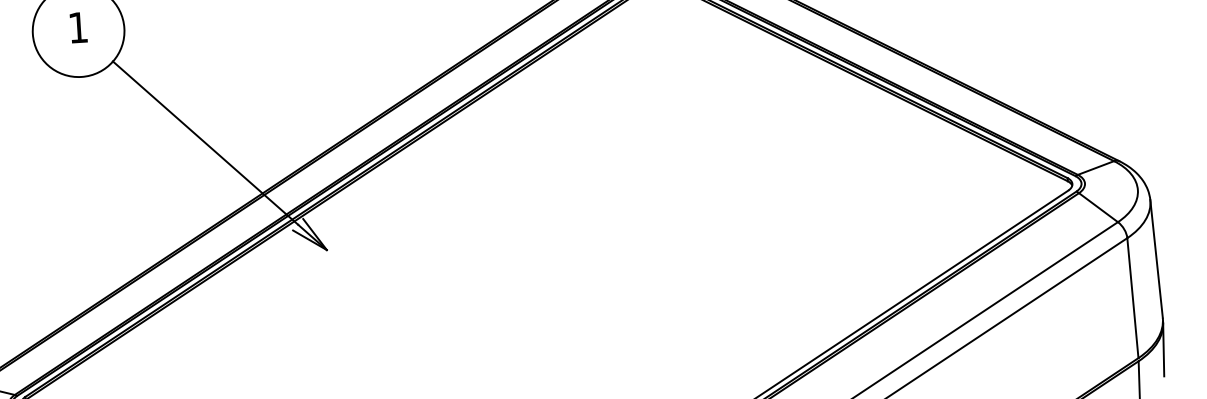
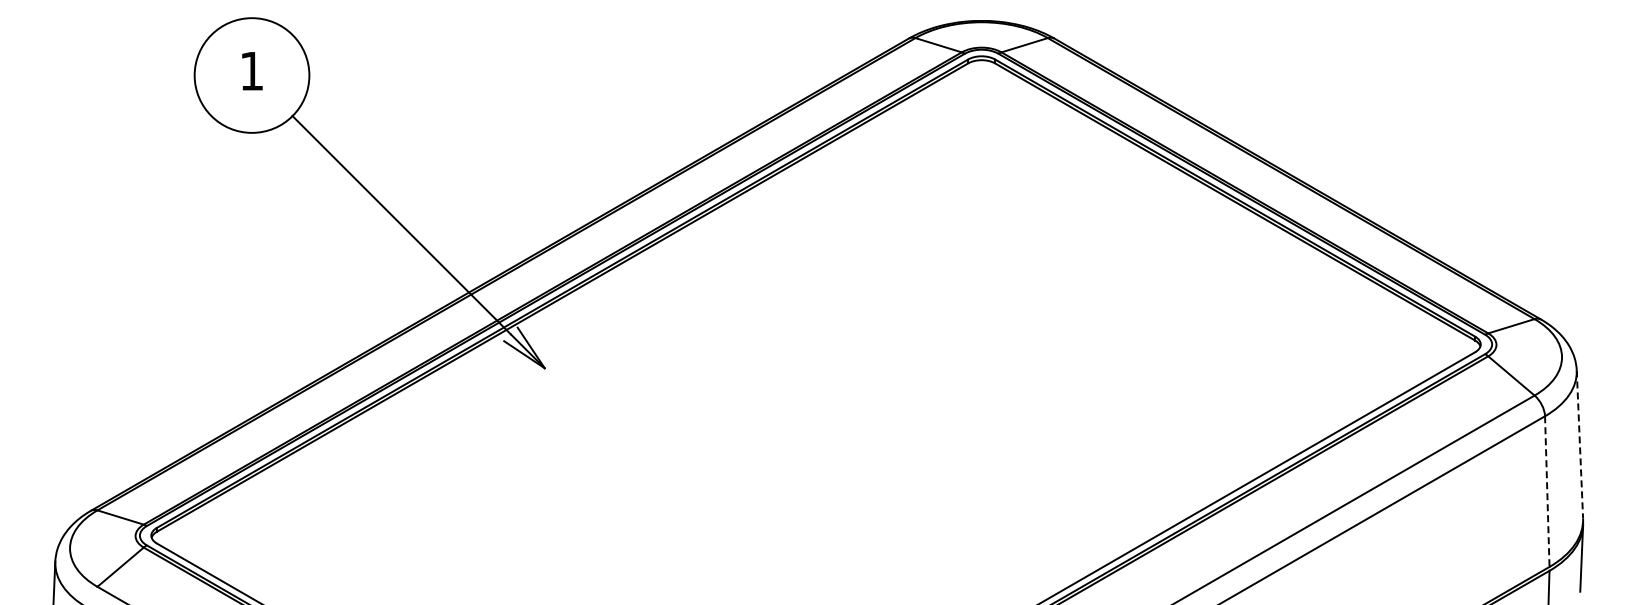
line: (1156, 258) -> (1579, 444), solid -> dashed
line: (1133, 298) -> (1547, 492), solid -> dashed

